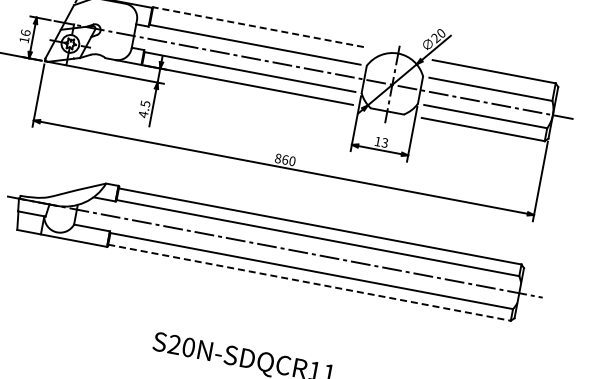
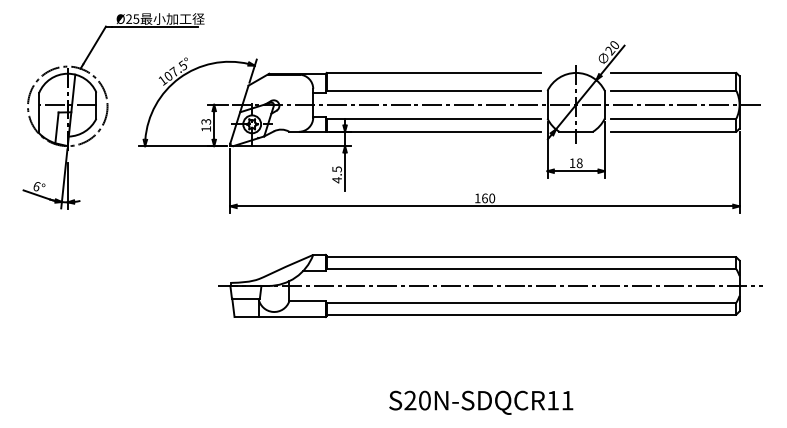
line: (258, 26) -> (433, 72), dashed -> solid
text: (26, 32) -> (206, 121), 16 -> 13
text: (384, 142) -> (579, 162), 13 -> 18
text: (278, 158) -> (477, 198), 860 -> 160
line: (309, 282) -> (531, 314), dashed -> solid

